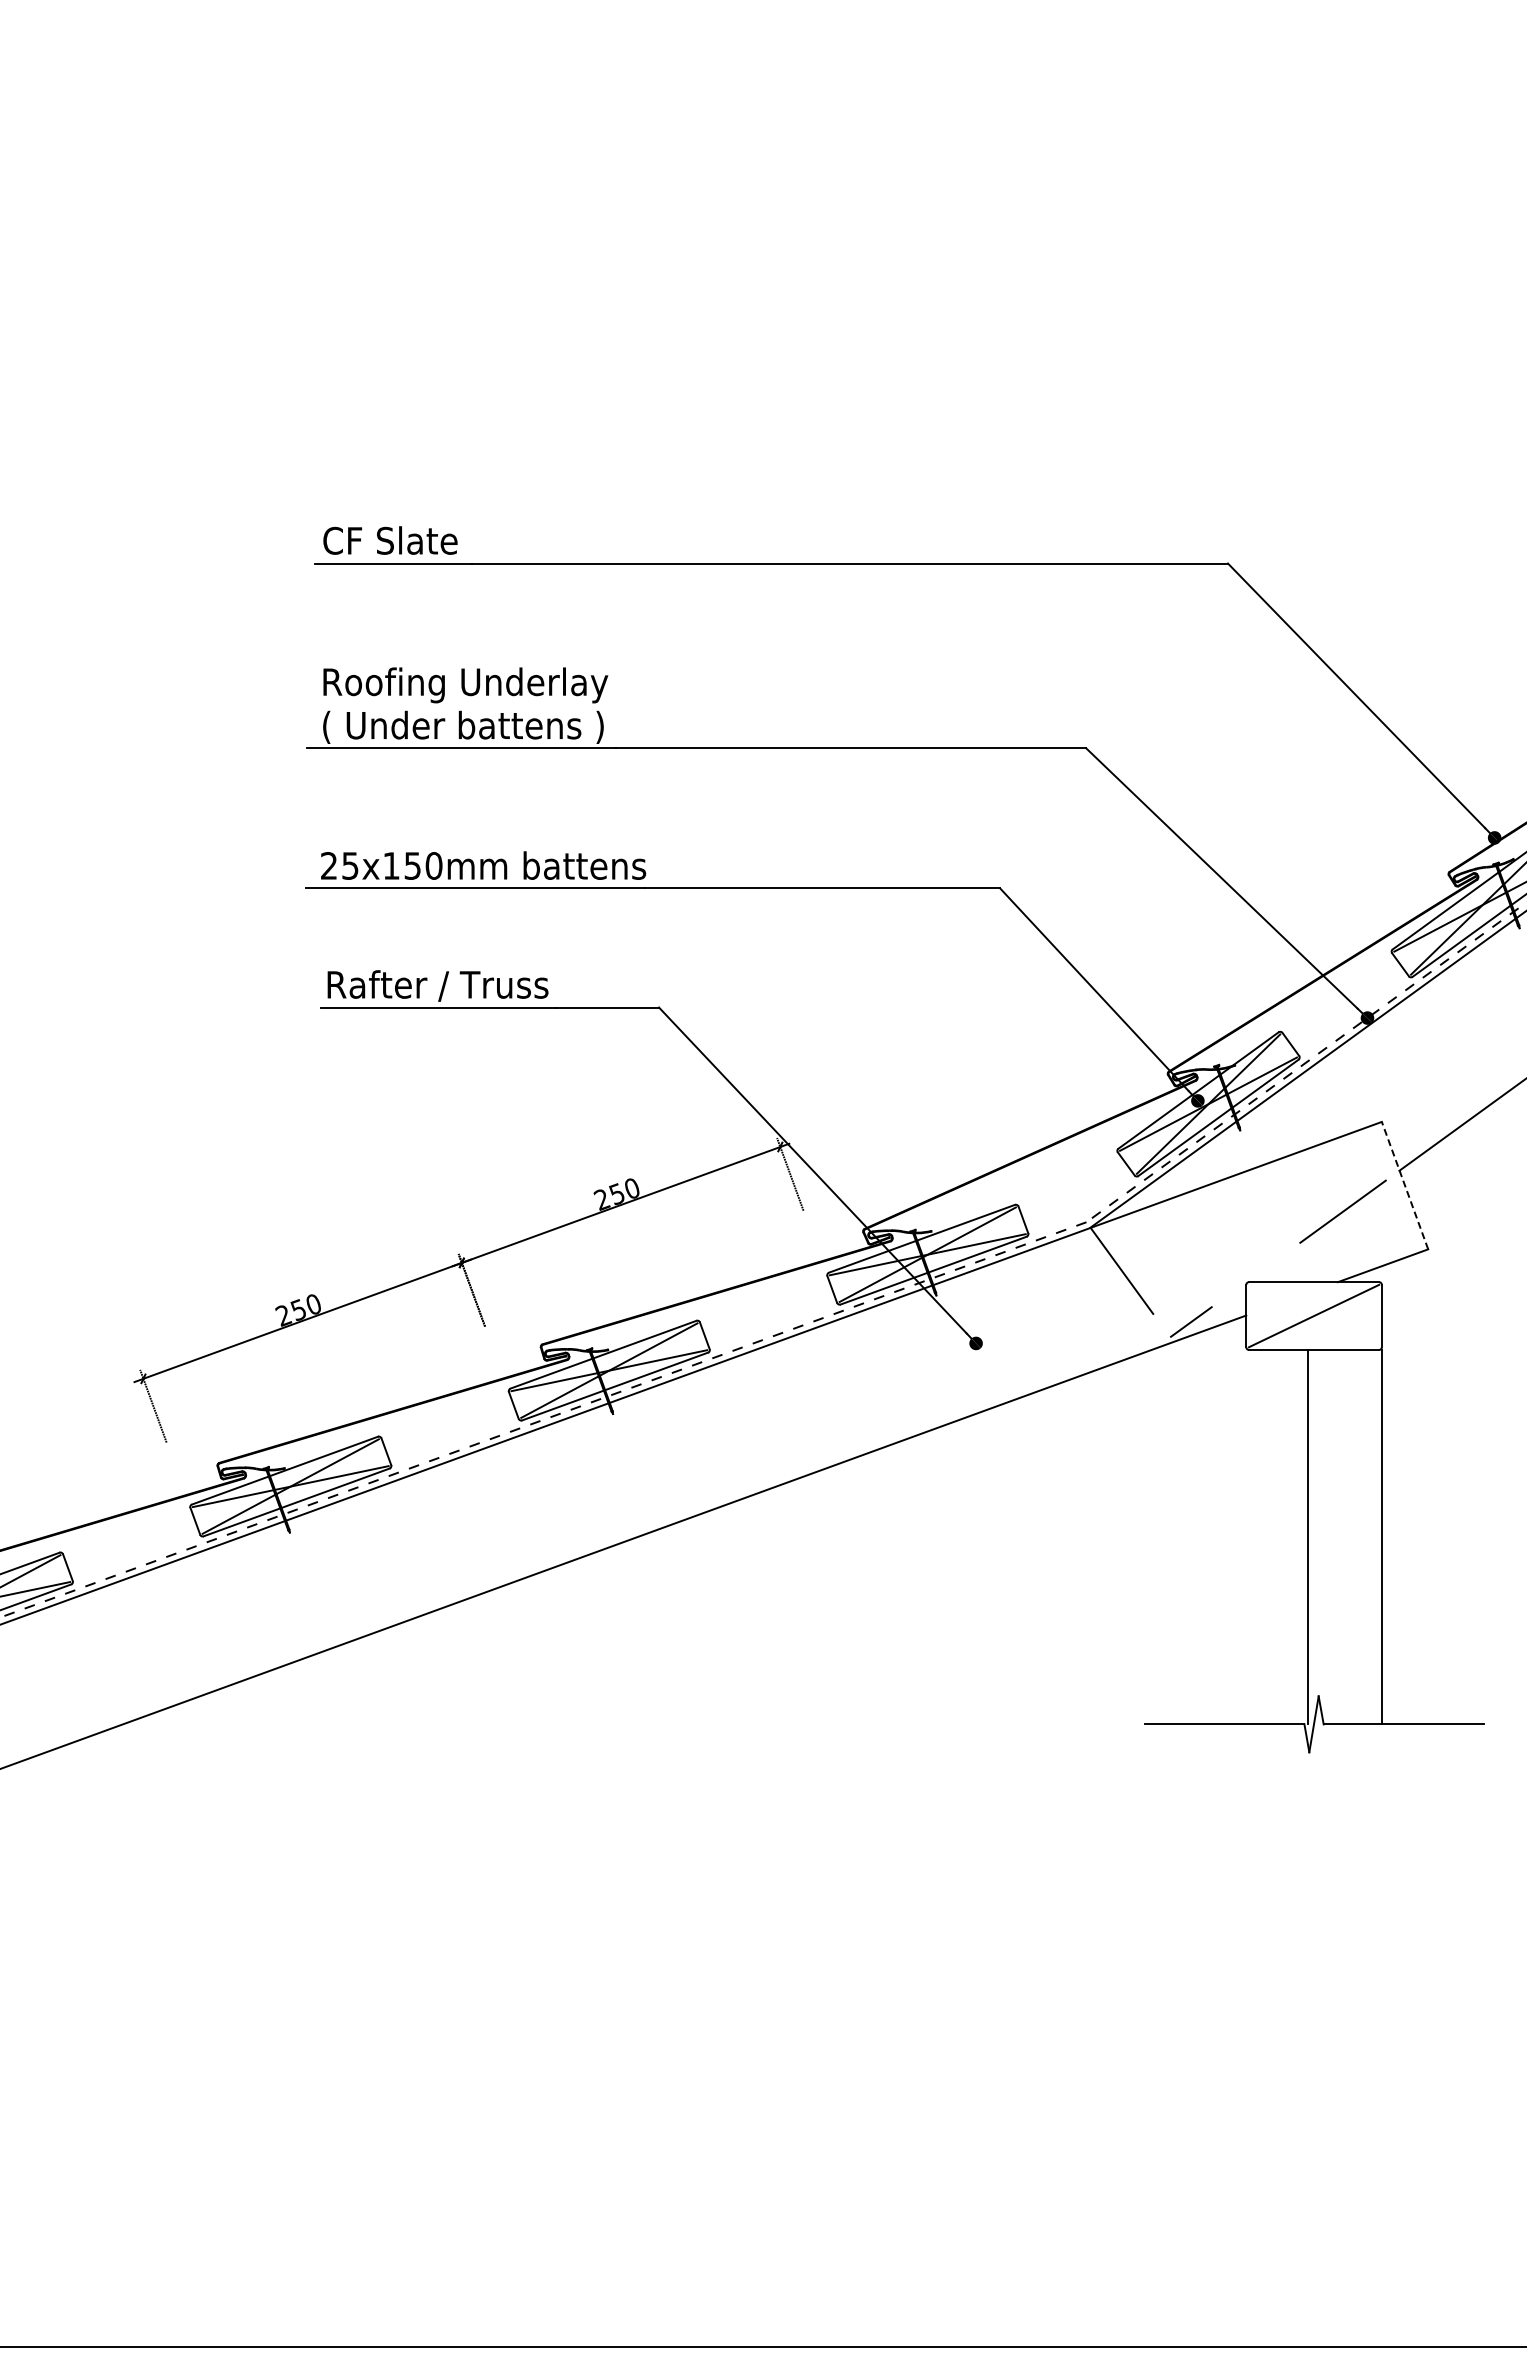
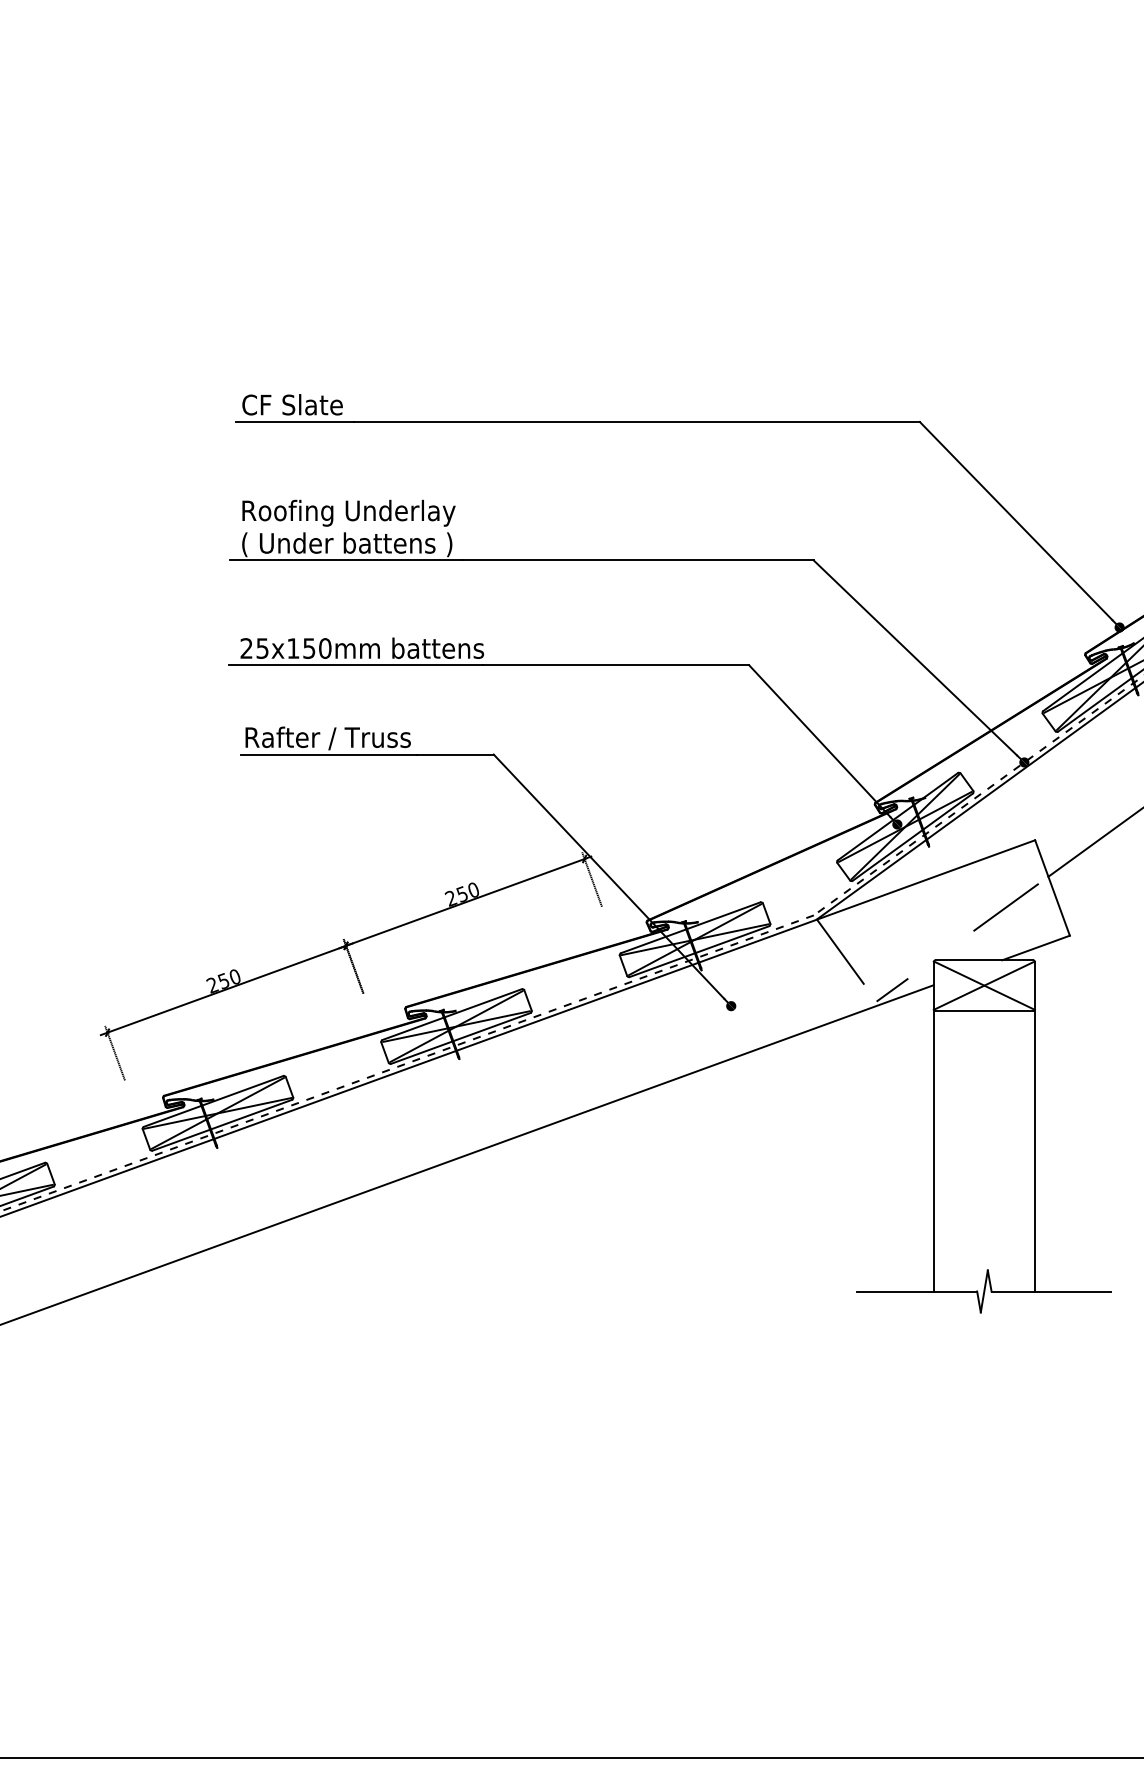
line: (1405, 1185) -> (1052, 887), dashed -> solid
line: (1313, 1315) -> (983, 985), added
line: (1308, 1536) -> (933, 1150), moved

